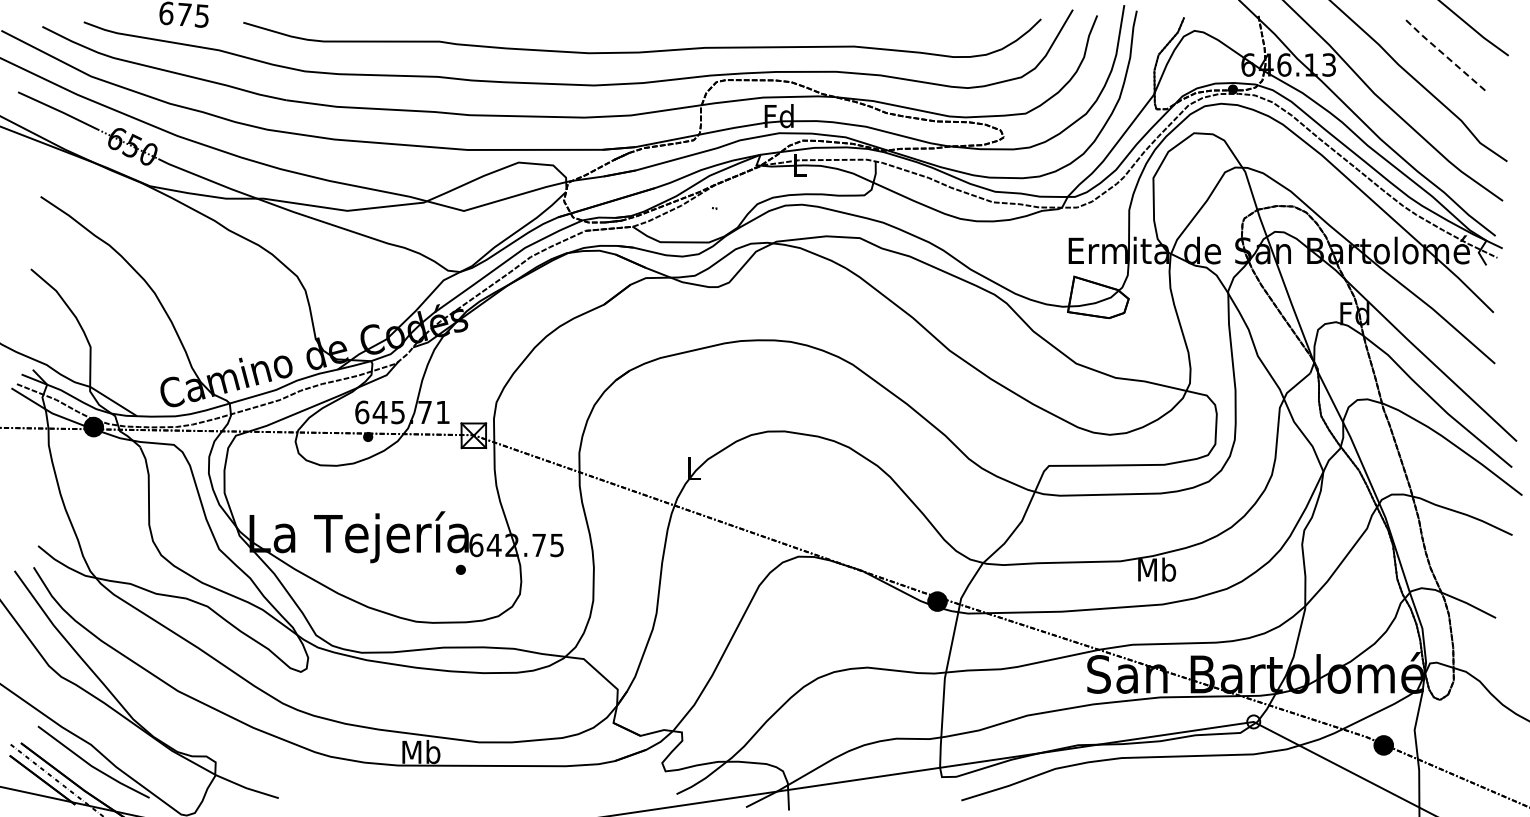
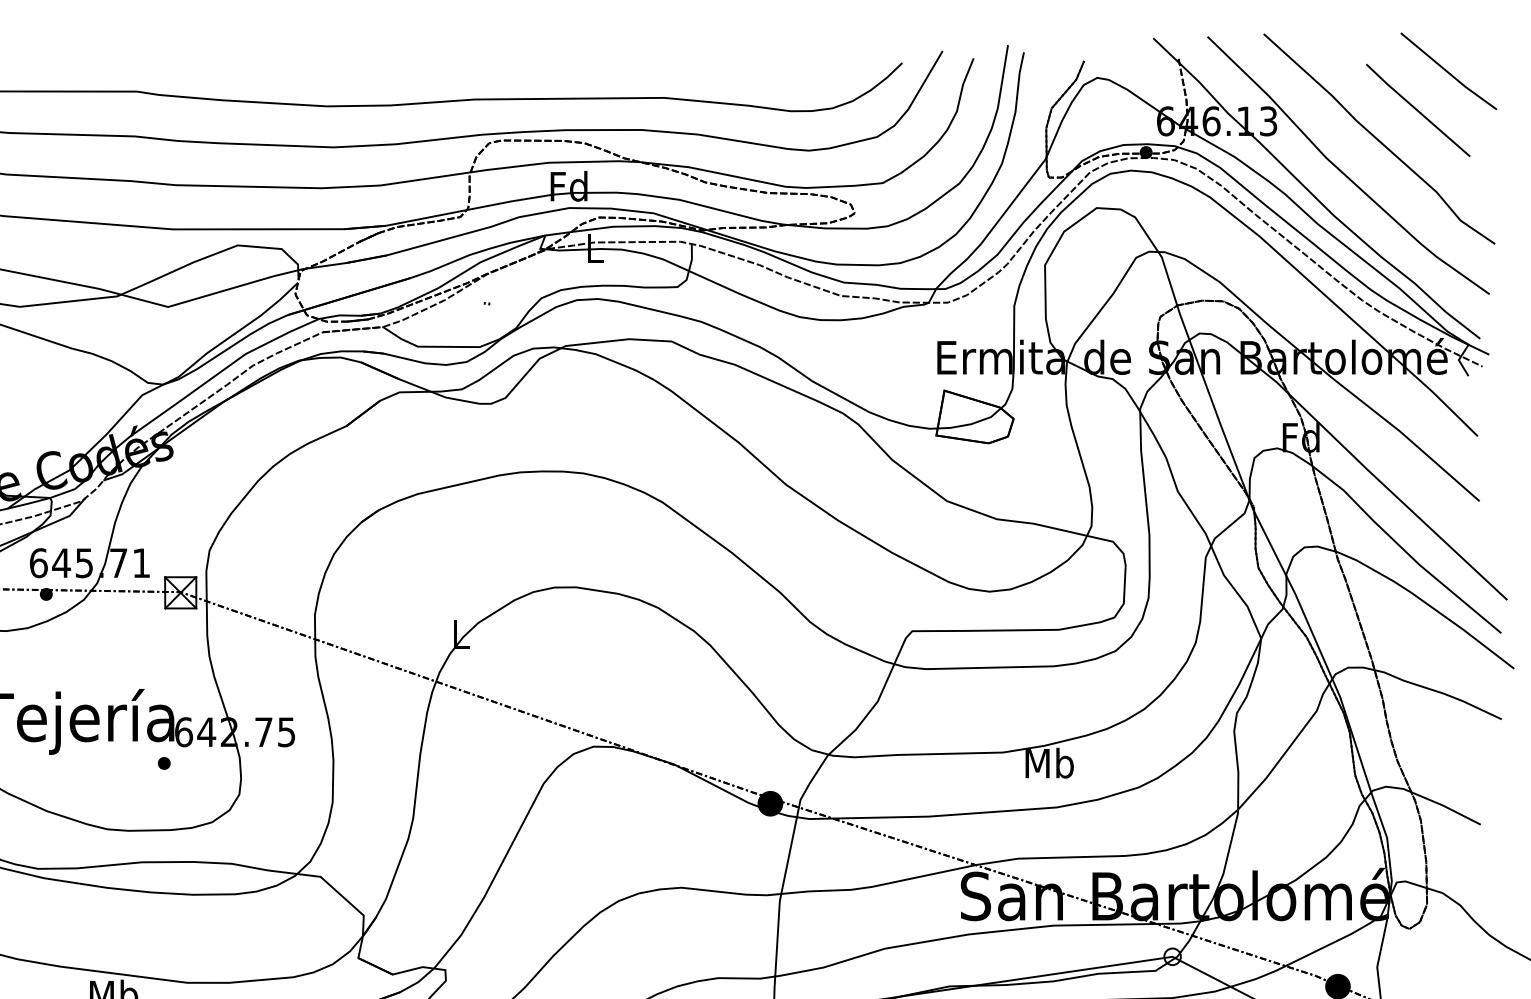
line: (1446, 56) -> (1417, 110), dashed -> solid

